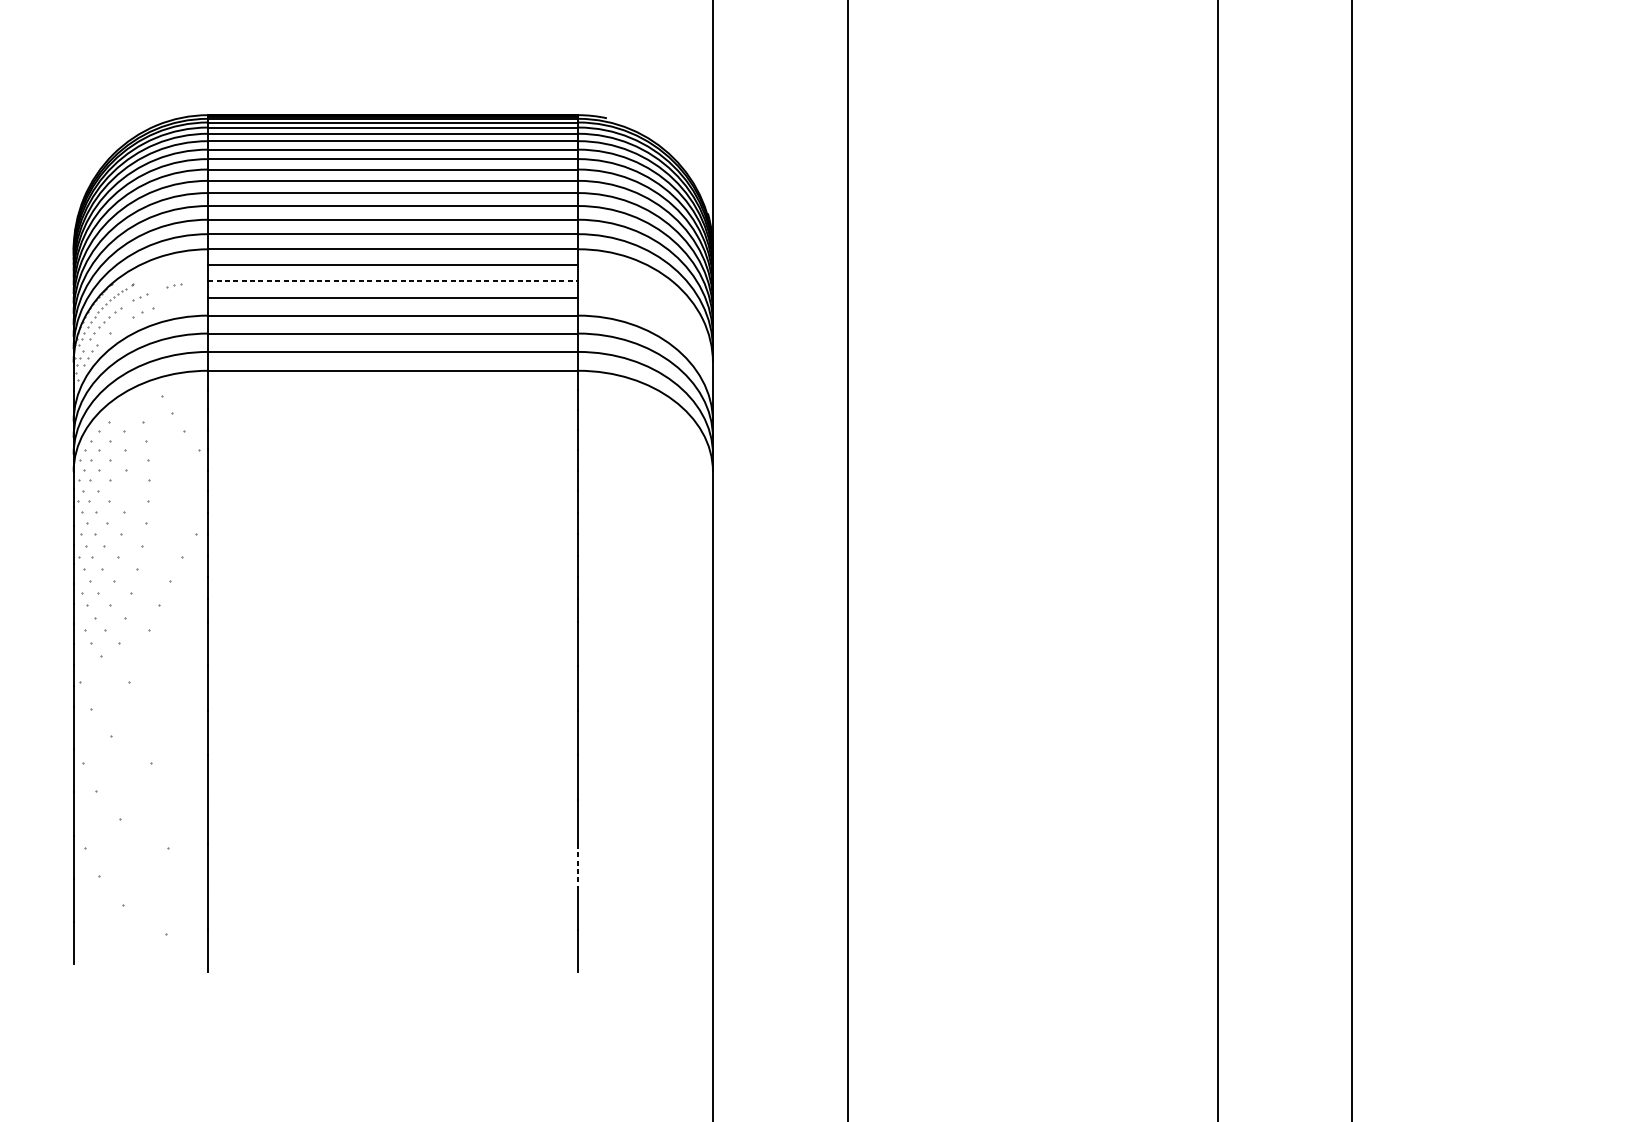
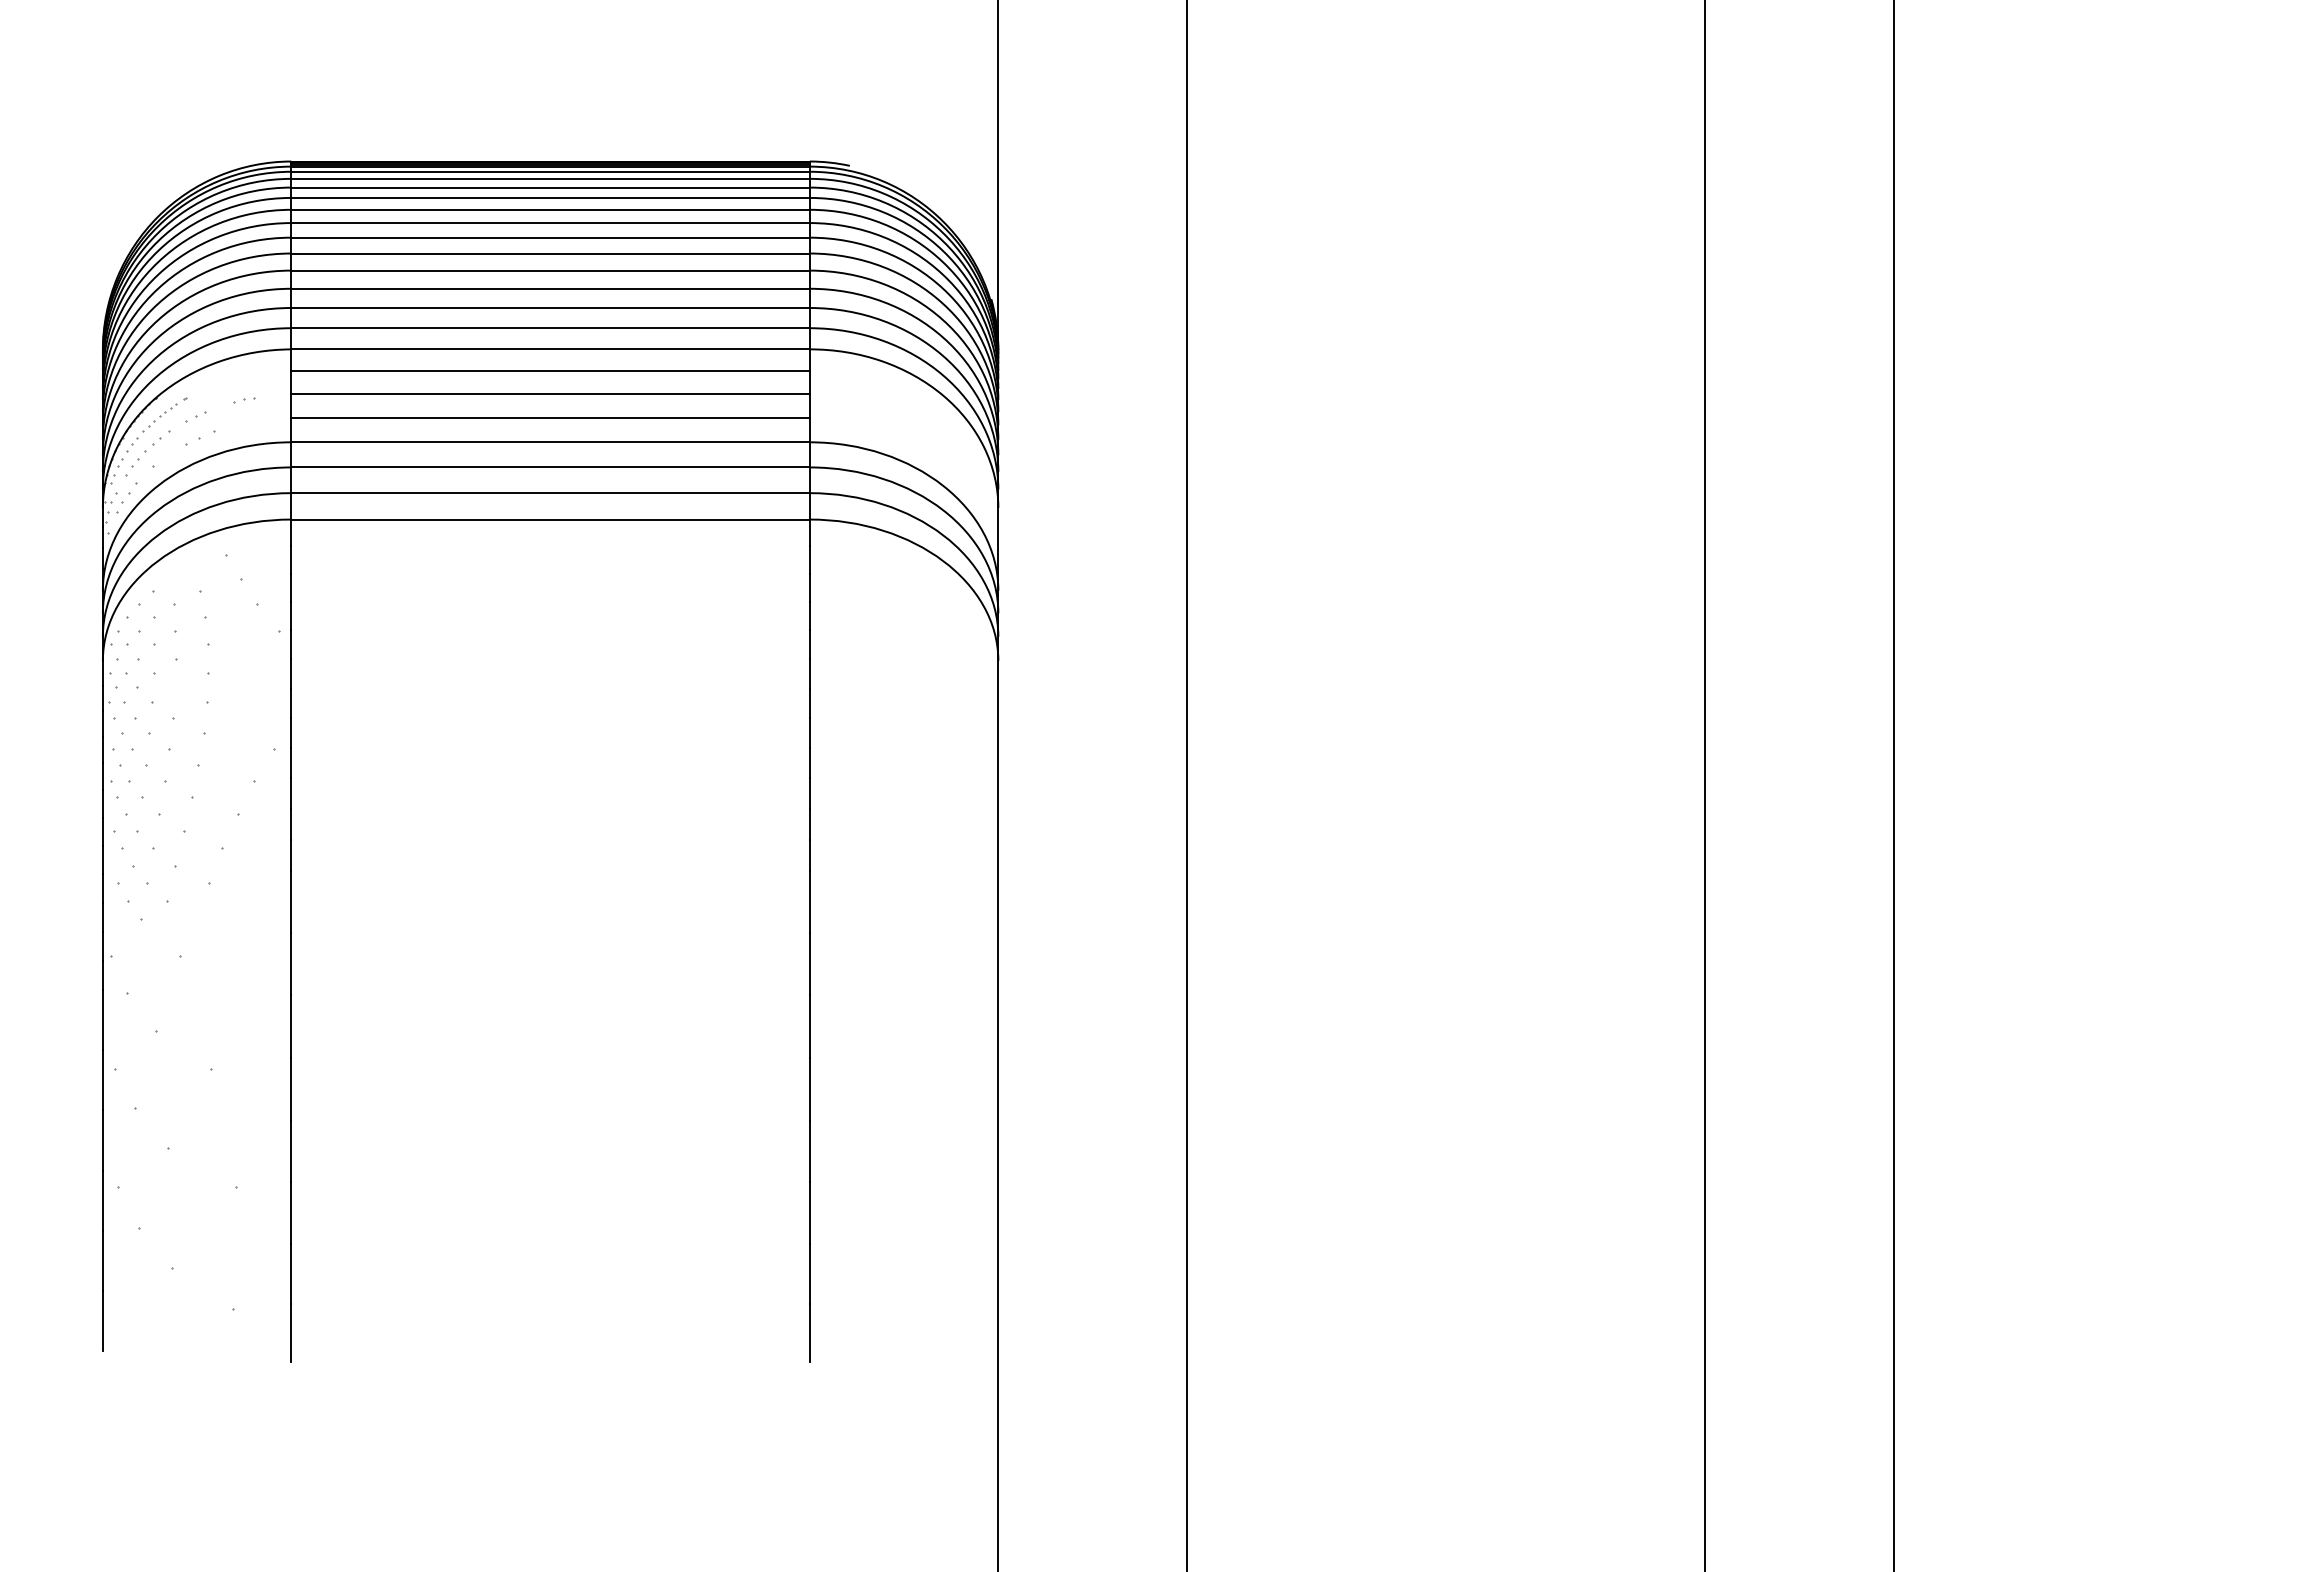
line: (393, 281) -> (551, 394), dashed -> solid
line: (578, 865) -> (809, 1212), dashed -> solid

